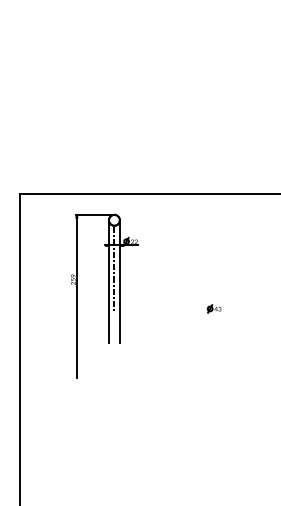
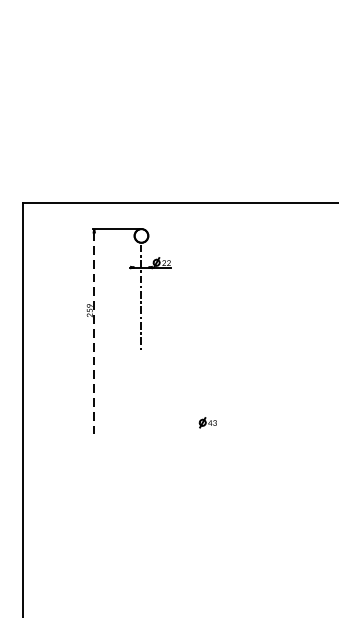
line: (108, 281) -> (134, 312), removed
line: (119, 281) -> (147, 312), removed
line: (76, 296) -> (93, 331), solid -> dashed
part: (214, 308) -> (208, 422), moved

